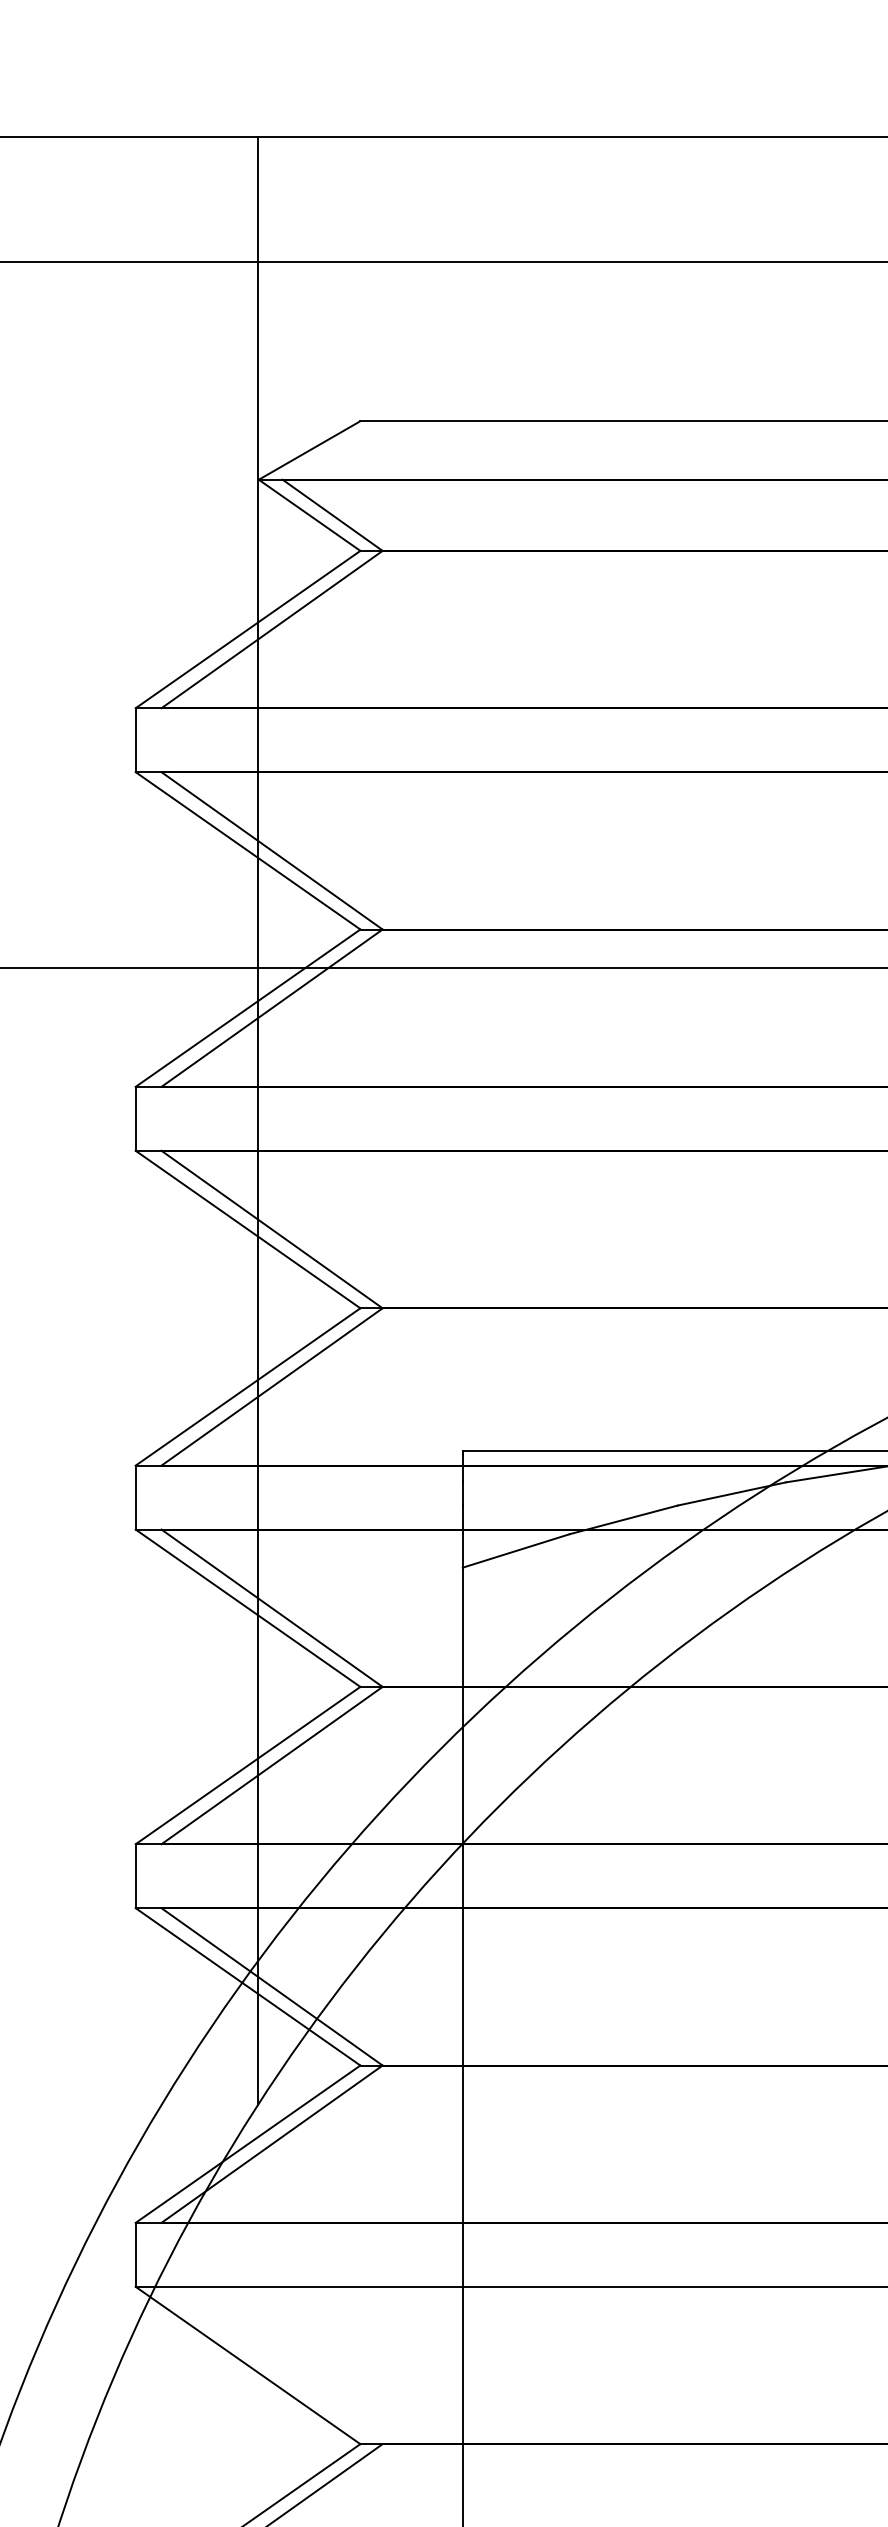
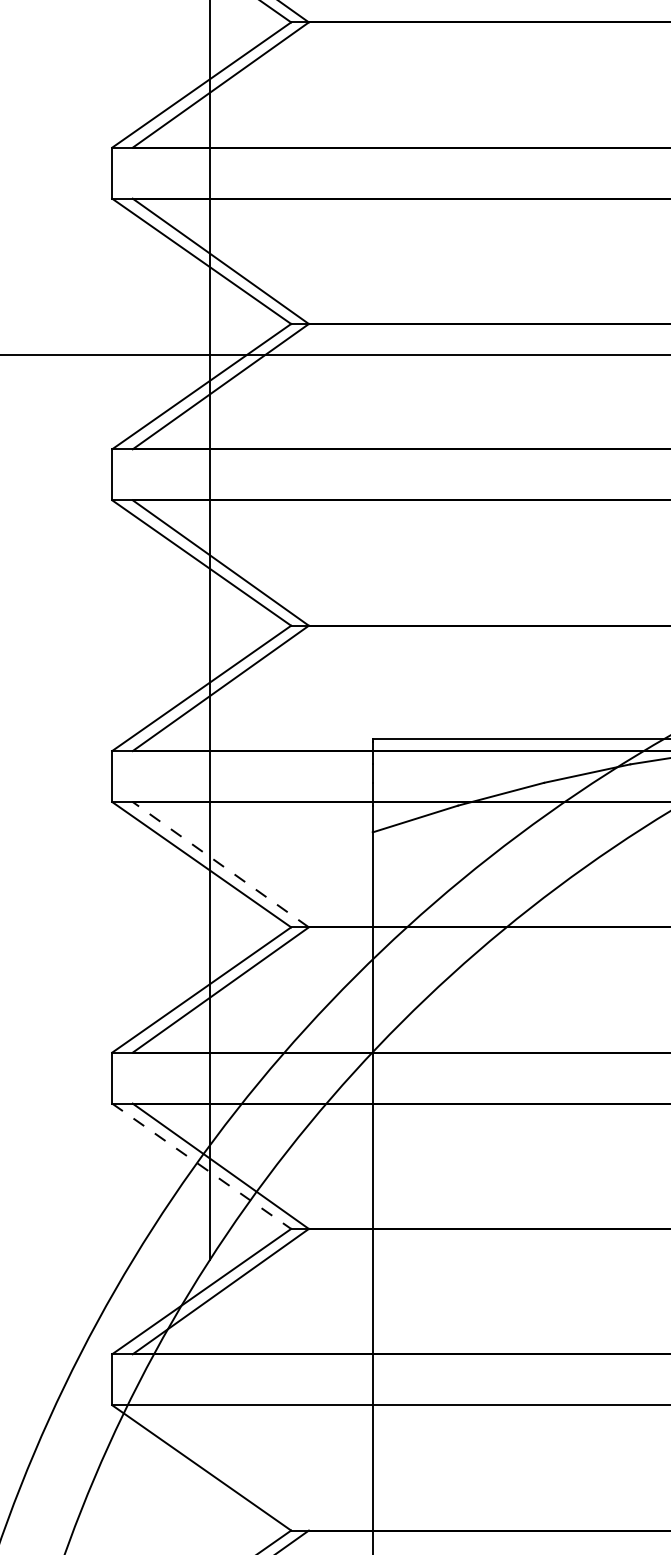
line: (272, 1608) -> (221, 864), solid -> dashed
line: (248, 1987) -> (202, 1166), solid -> dashed

